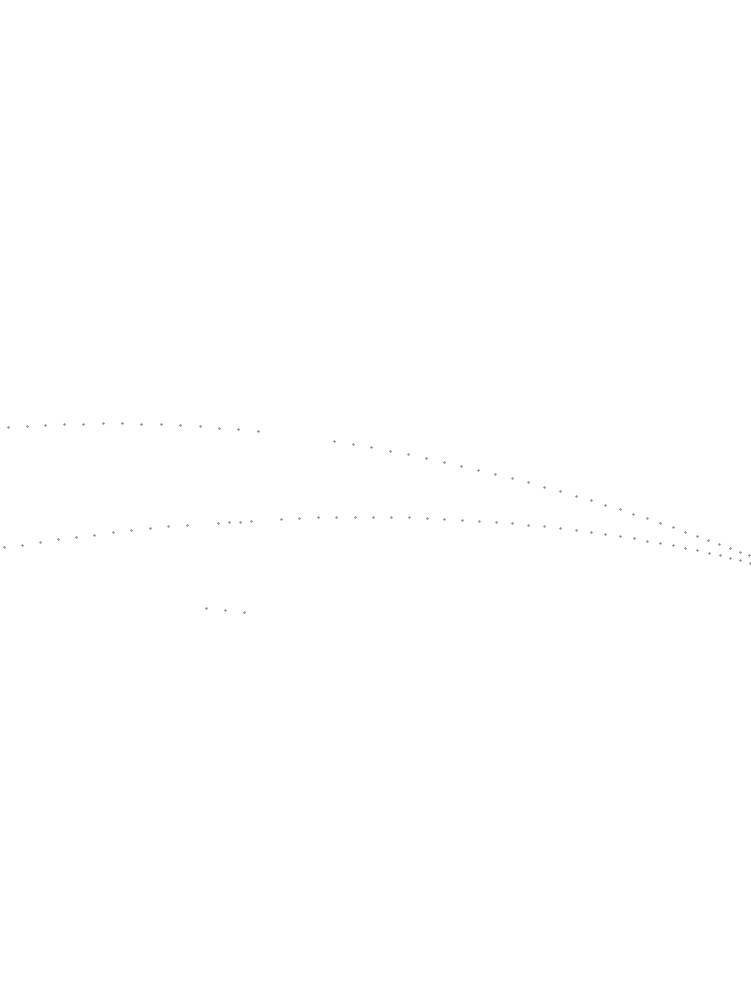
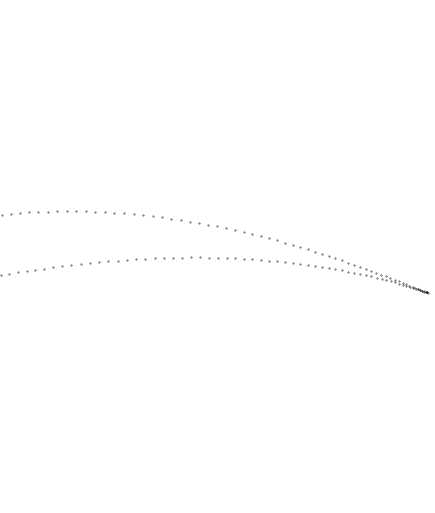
part: (234, 523) -> (131, 260), size x1.67
part: (226, 610) -> (162, 217), moved

